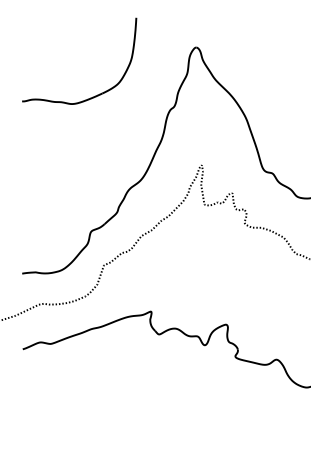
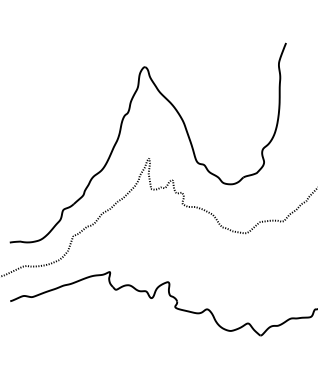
part: (96, 94) -> (67, 103), removed

